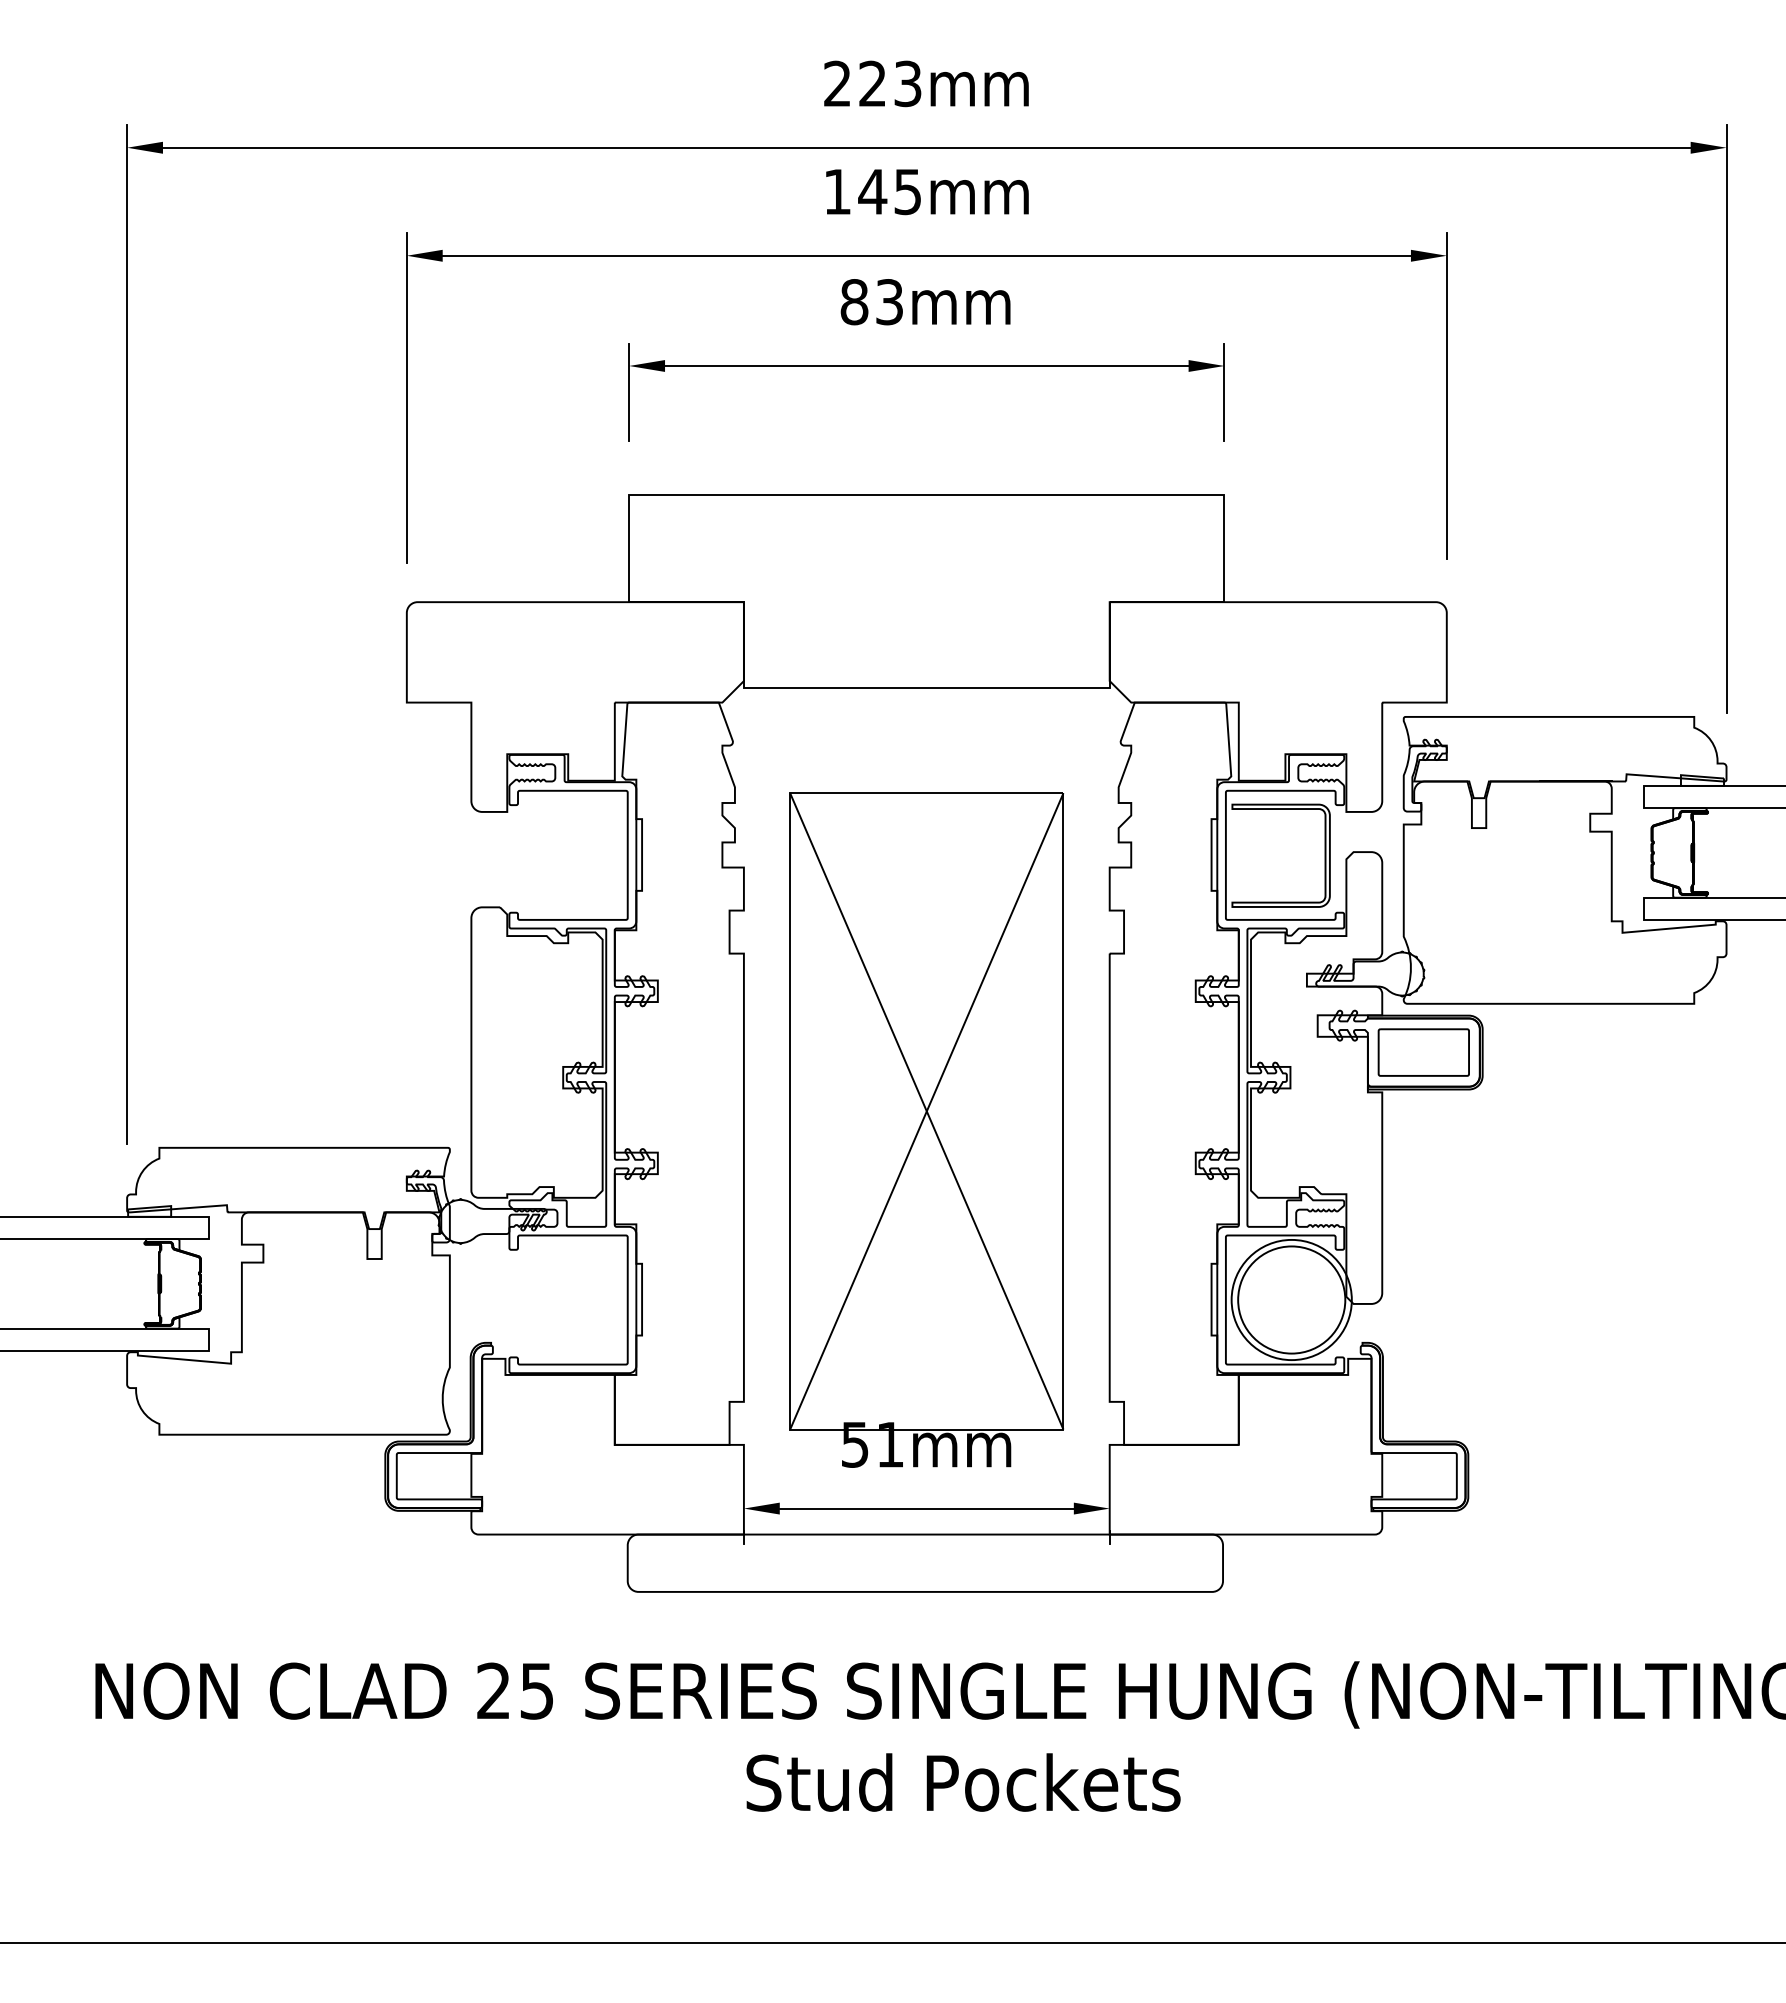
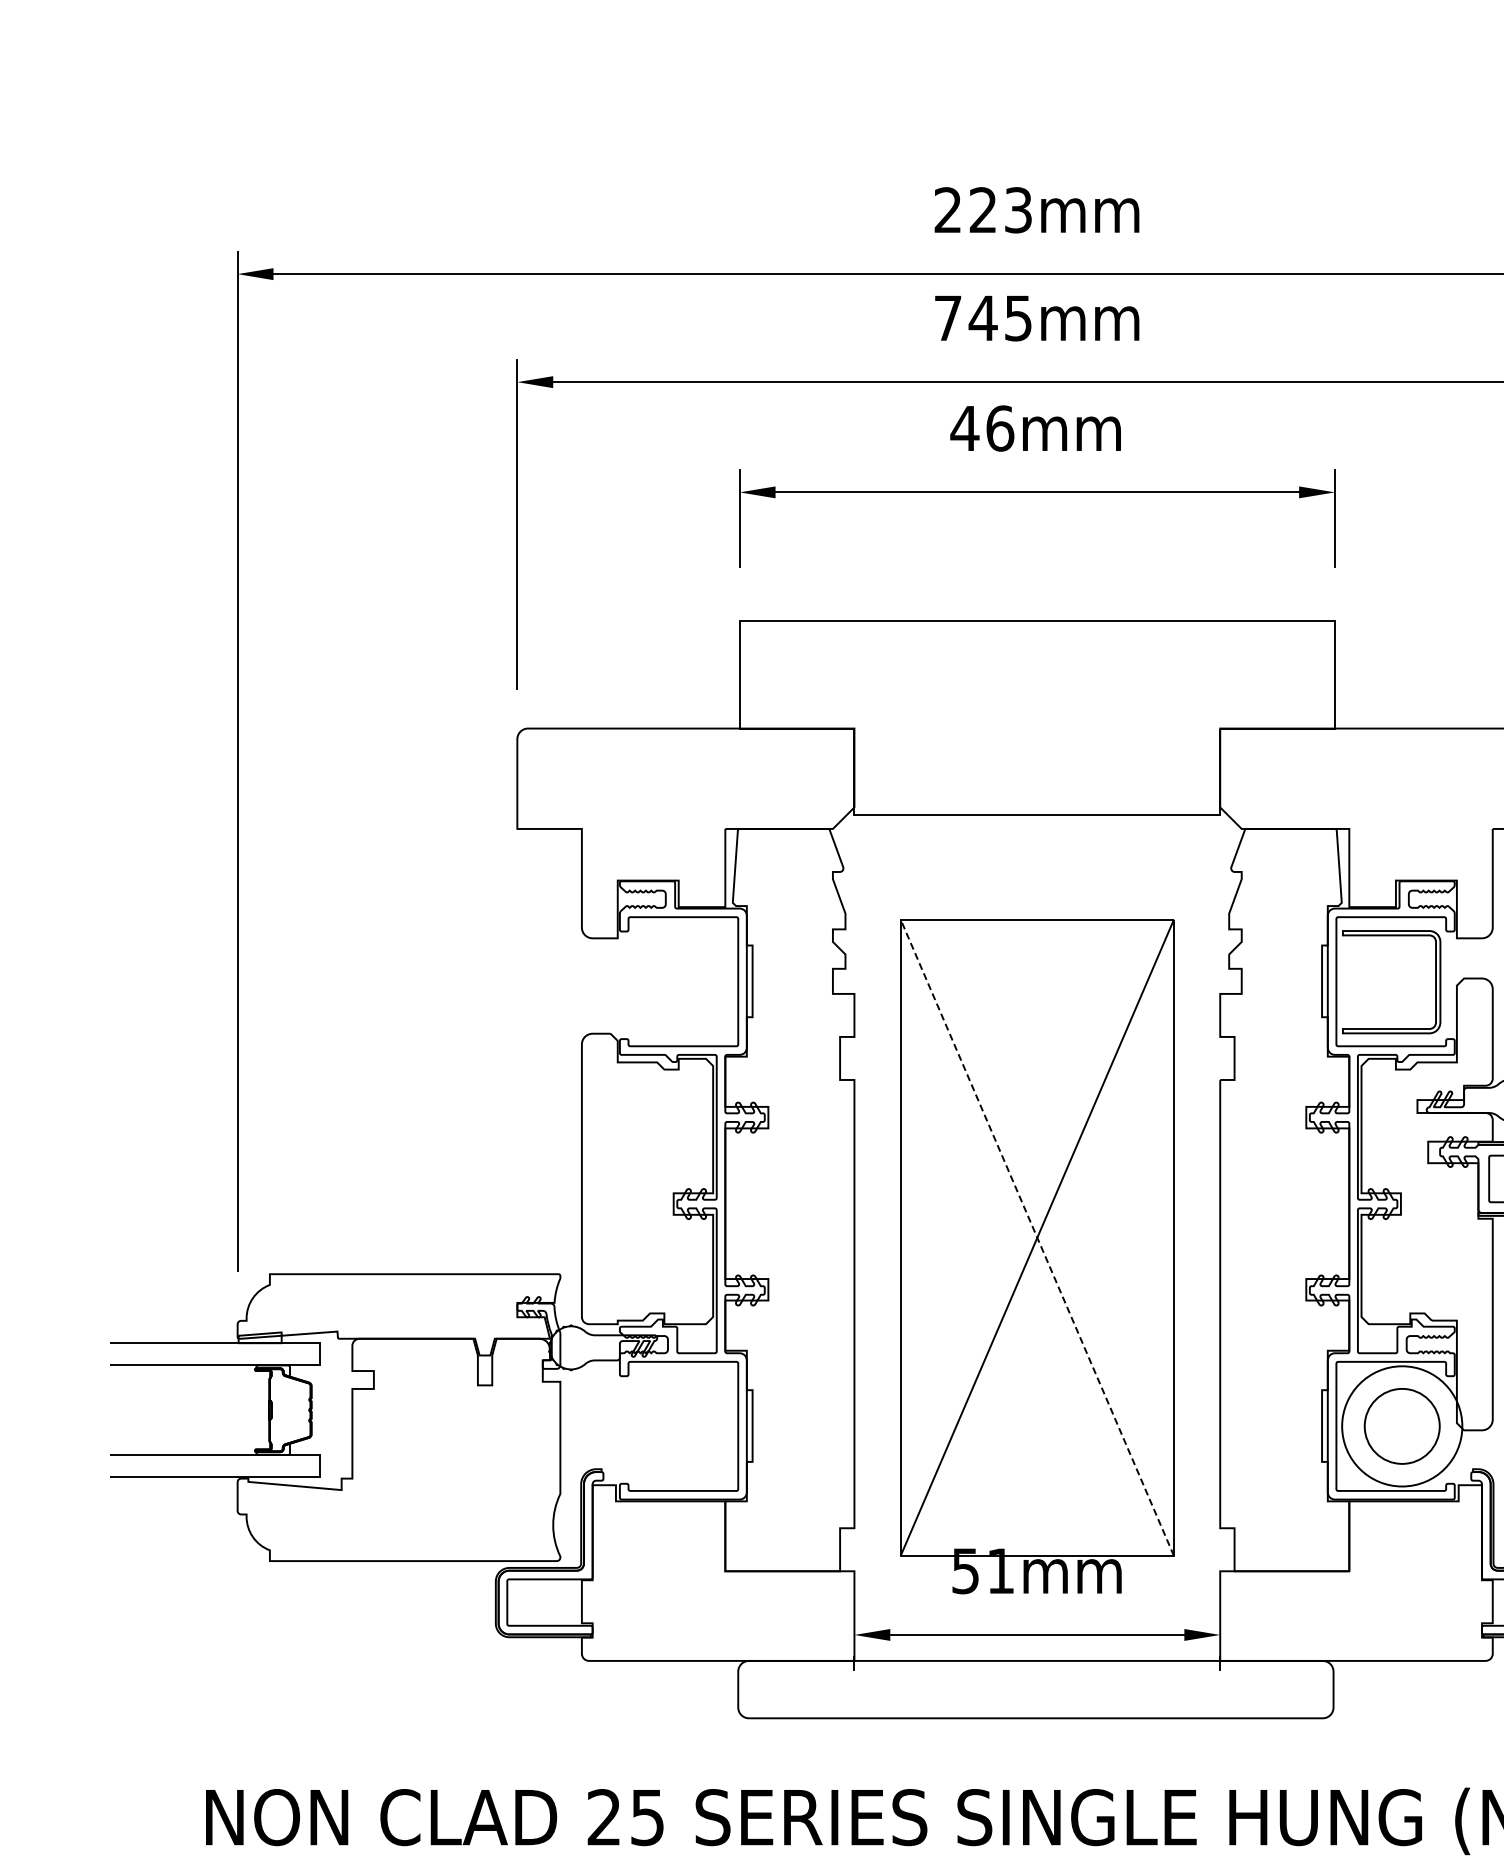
text: (837, 191) -> (948, 317), 145mm -> 745mm
text: (871, 302) -> (982, 428), 83mm -> 46mm
line: (926, 1110) -> (1037, 1236), solid -> dashed
circle: (1291, 1299) -> (1402, 1425), size x0.7

